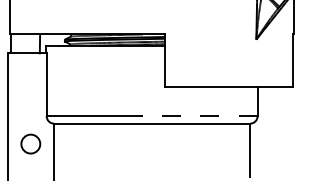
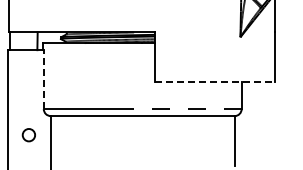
line: (46, 84) -> (43, 79), solid -> dashed
line: (228, 87) -> (214, 82), solid -> dashed
circle: (30, 143) -> (28, 134), size x0.7

